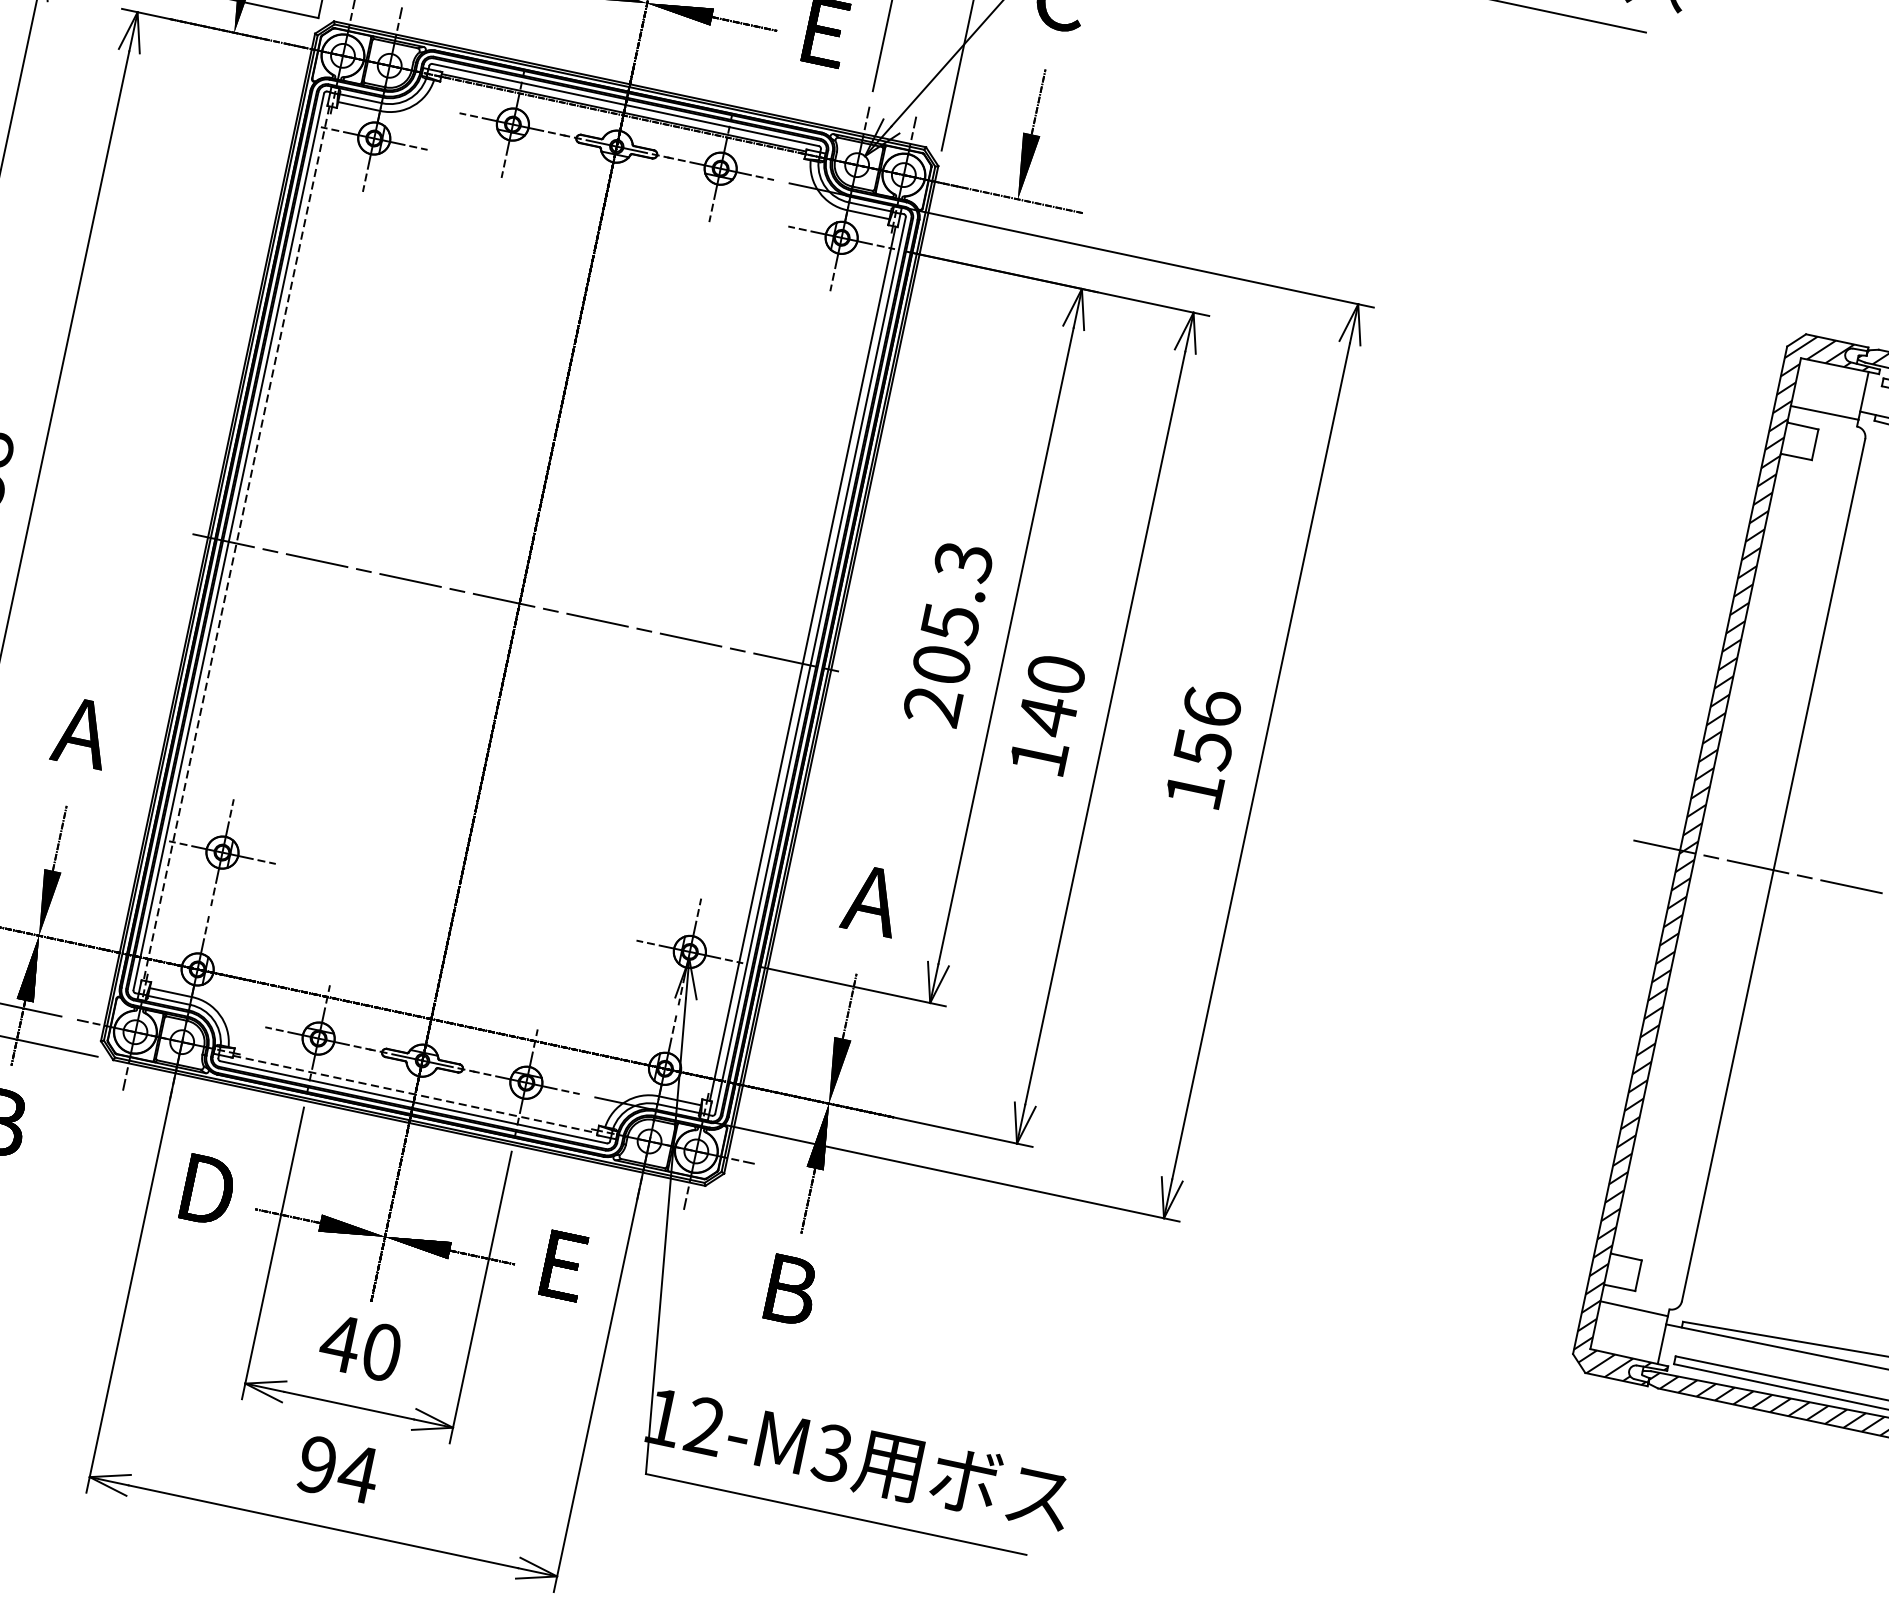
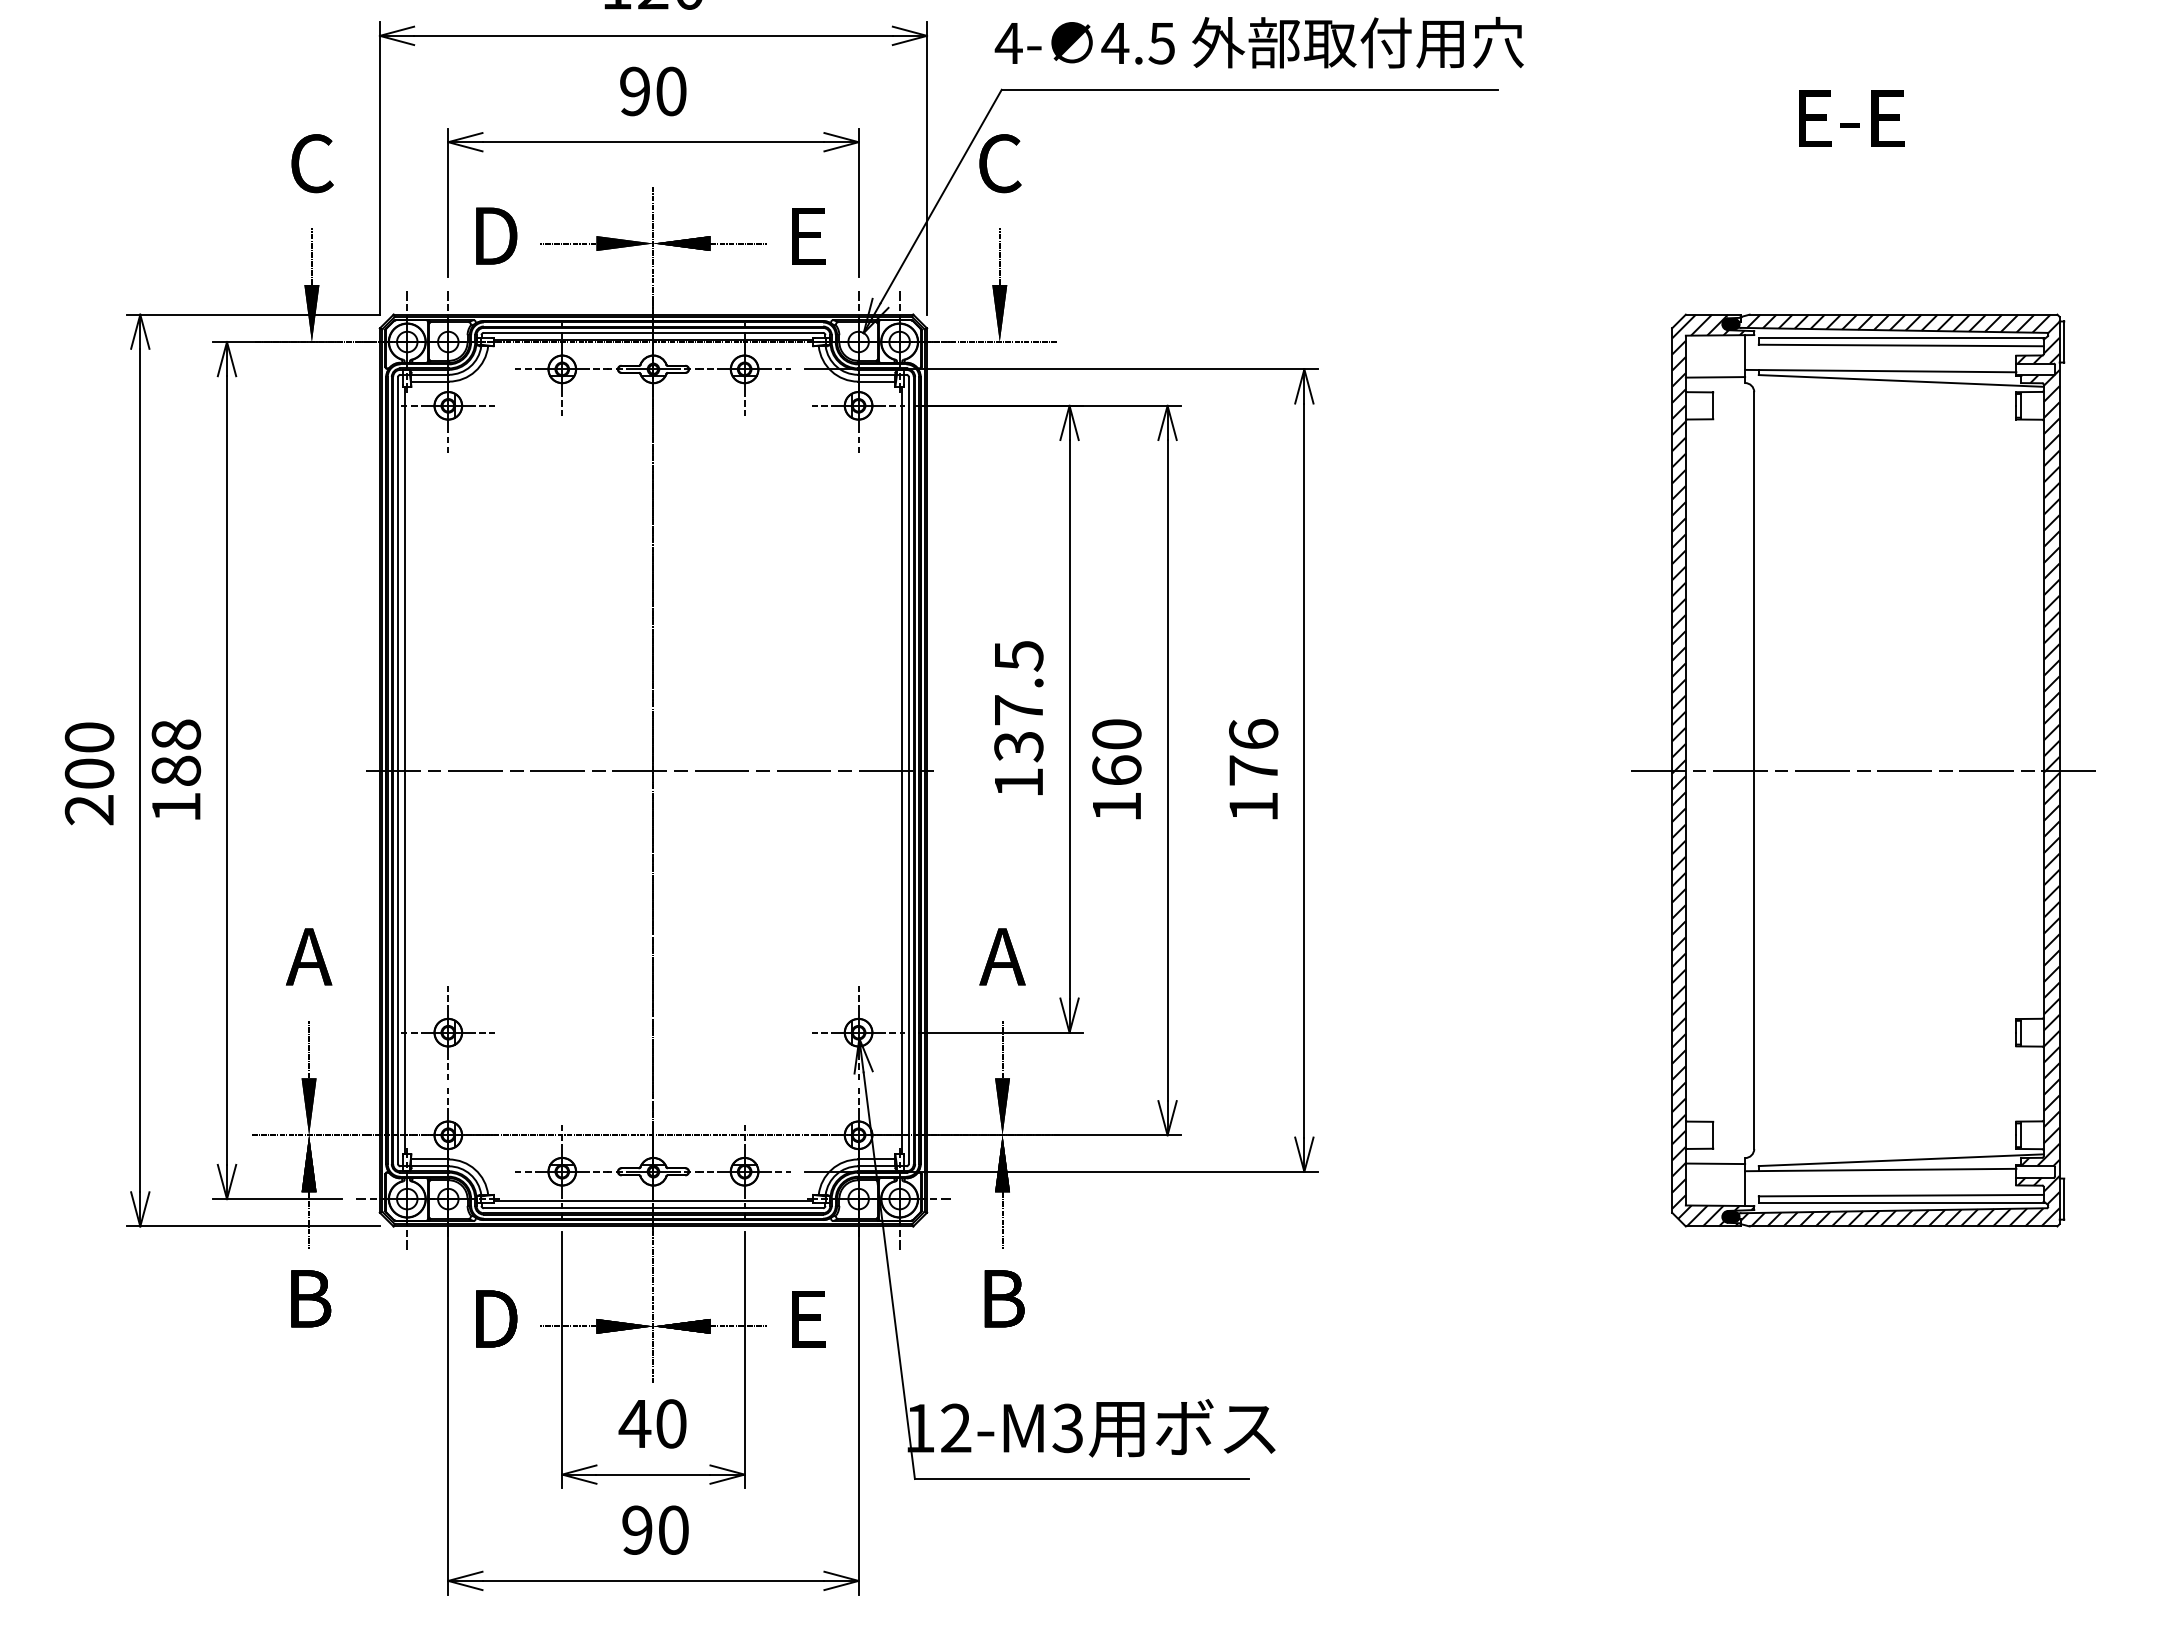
fill: (1855, 356) -> (1731, 324), added
line: (236, 543) -> (404, 770), dashed -> solid
text: (947, 633) -> (1018, 719), 205.3 -> 137.5
text: (1047, 715) -> (1116, 770), 140 -> 160
text: (1203, 748) -> (1253, 770), 156 -> 176
line: (415, 1094) -> (653, 1201), dashed -> solid
fill: (1639, 1372) -> (1731, 1216), added
text: (358, 1473) -> (673, 1529), 94 -> 90

